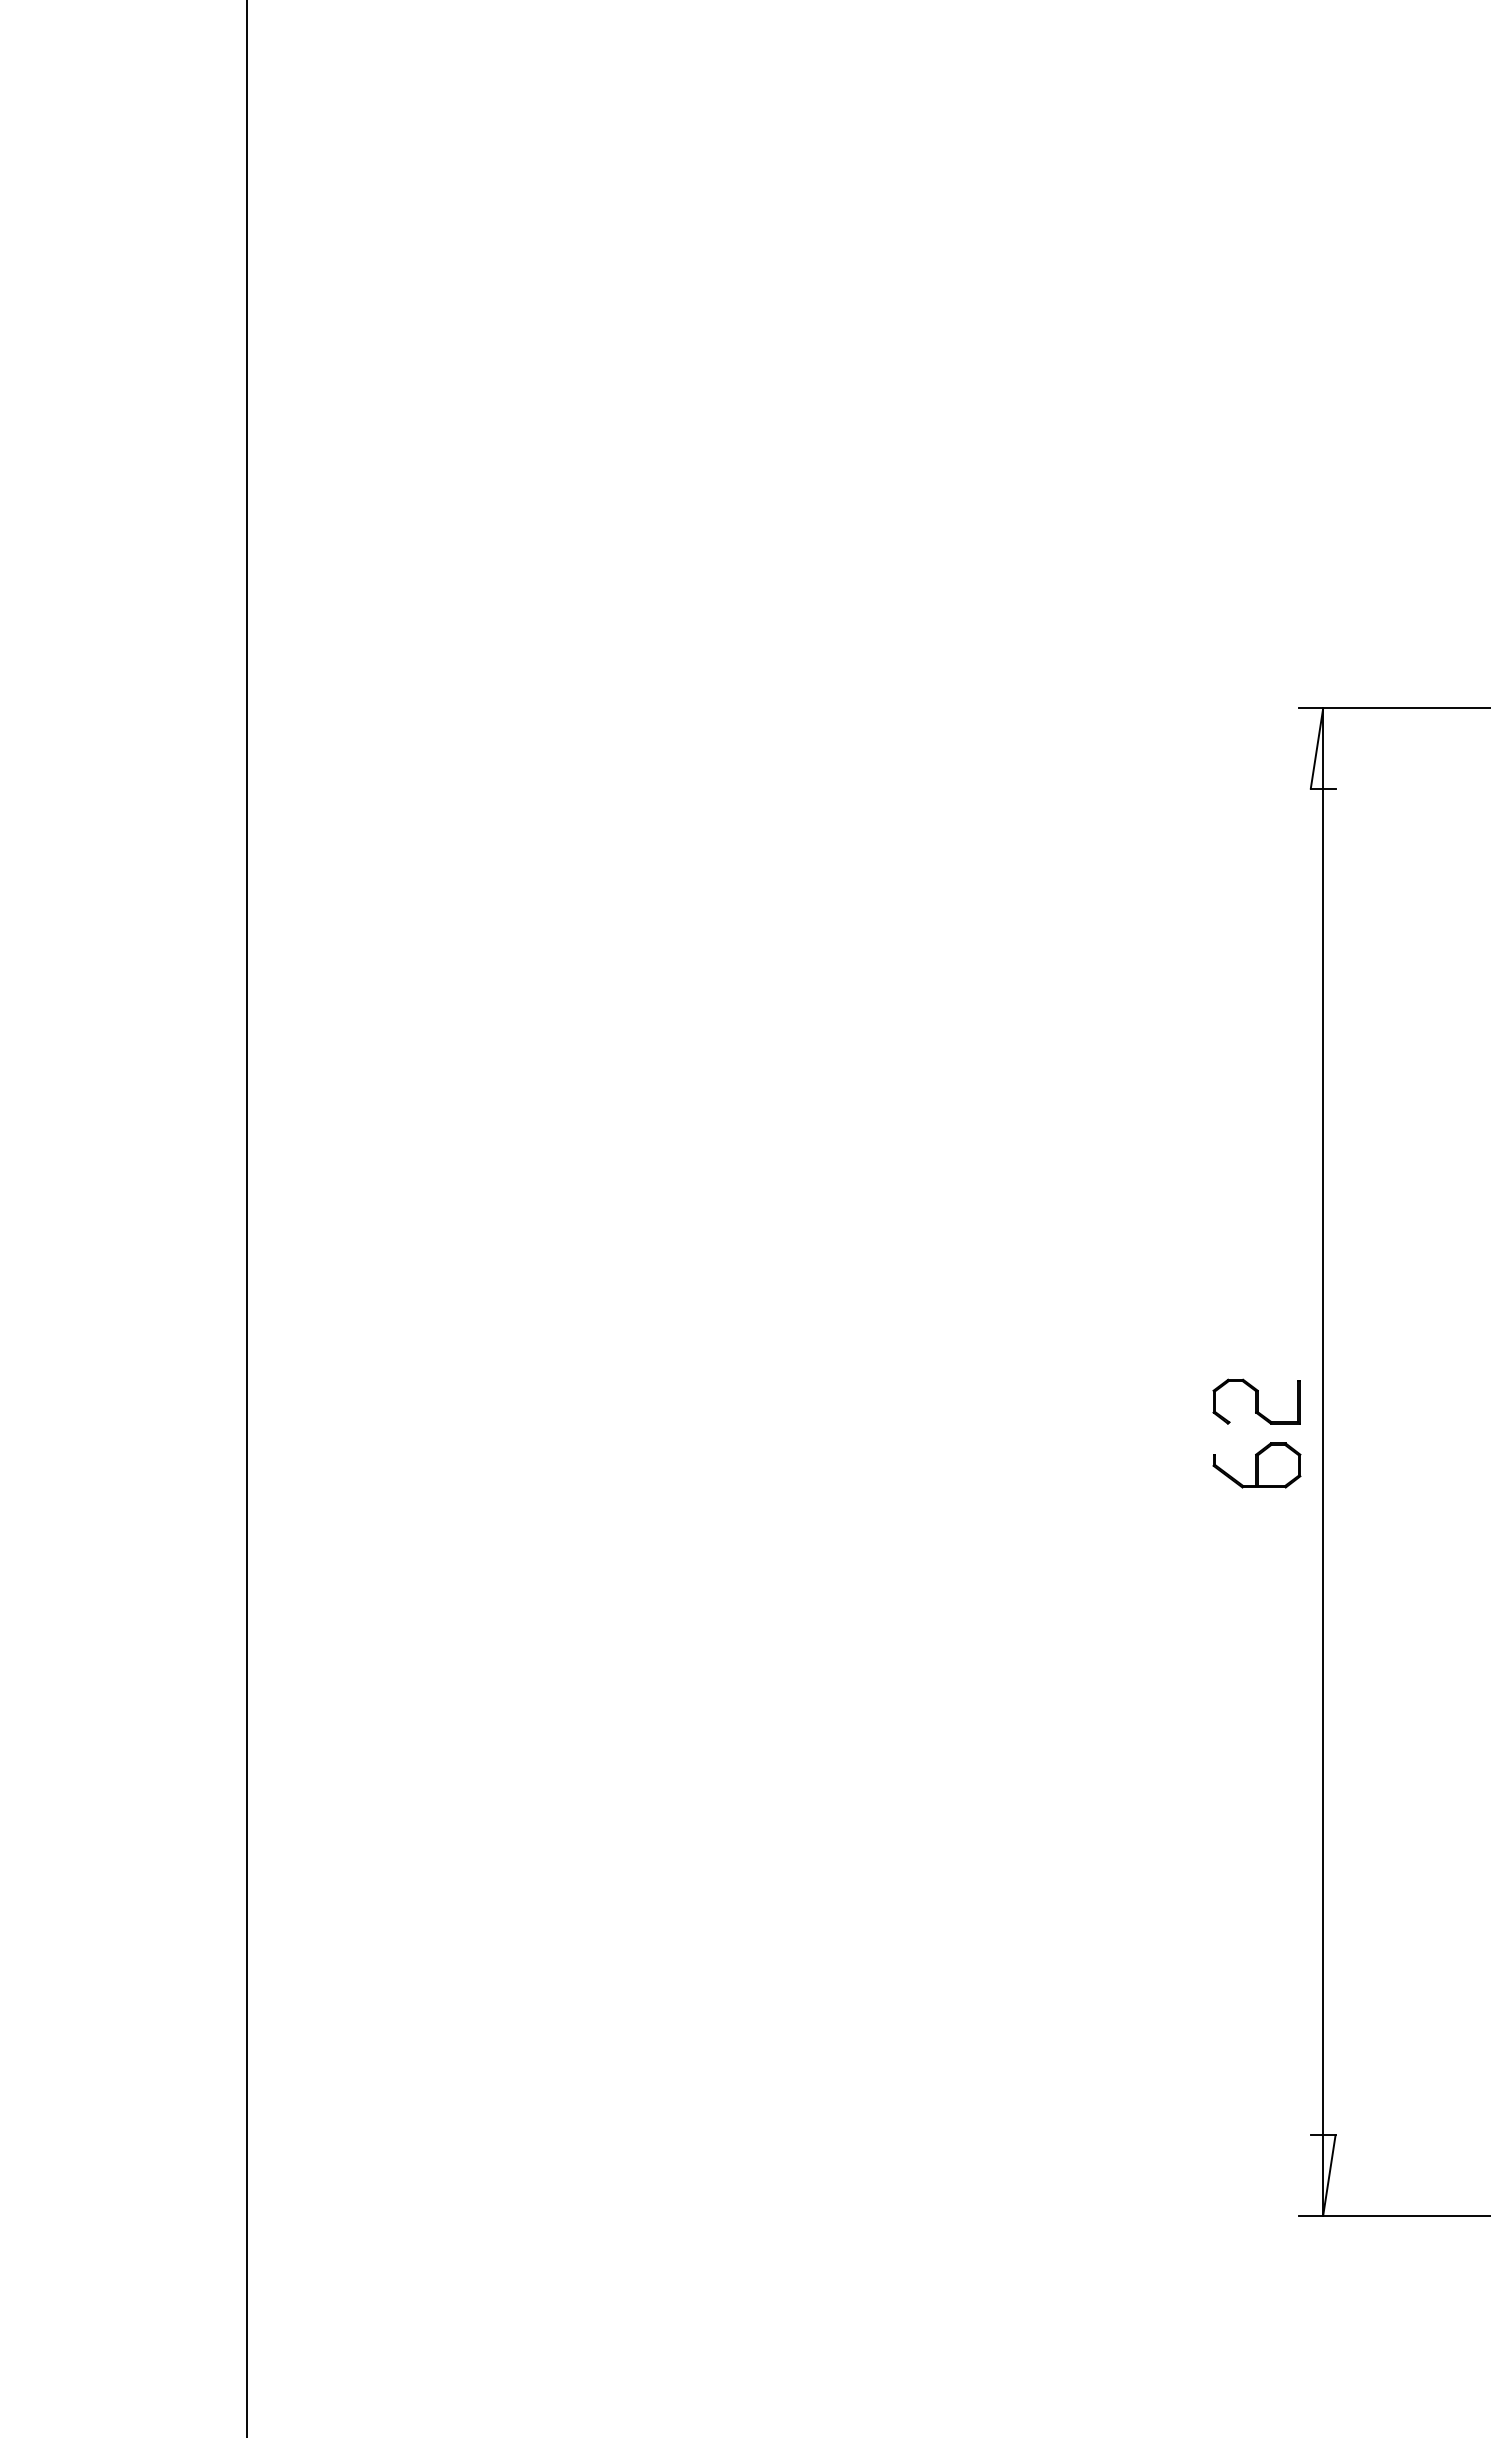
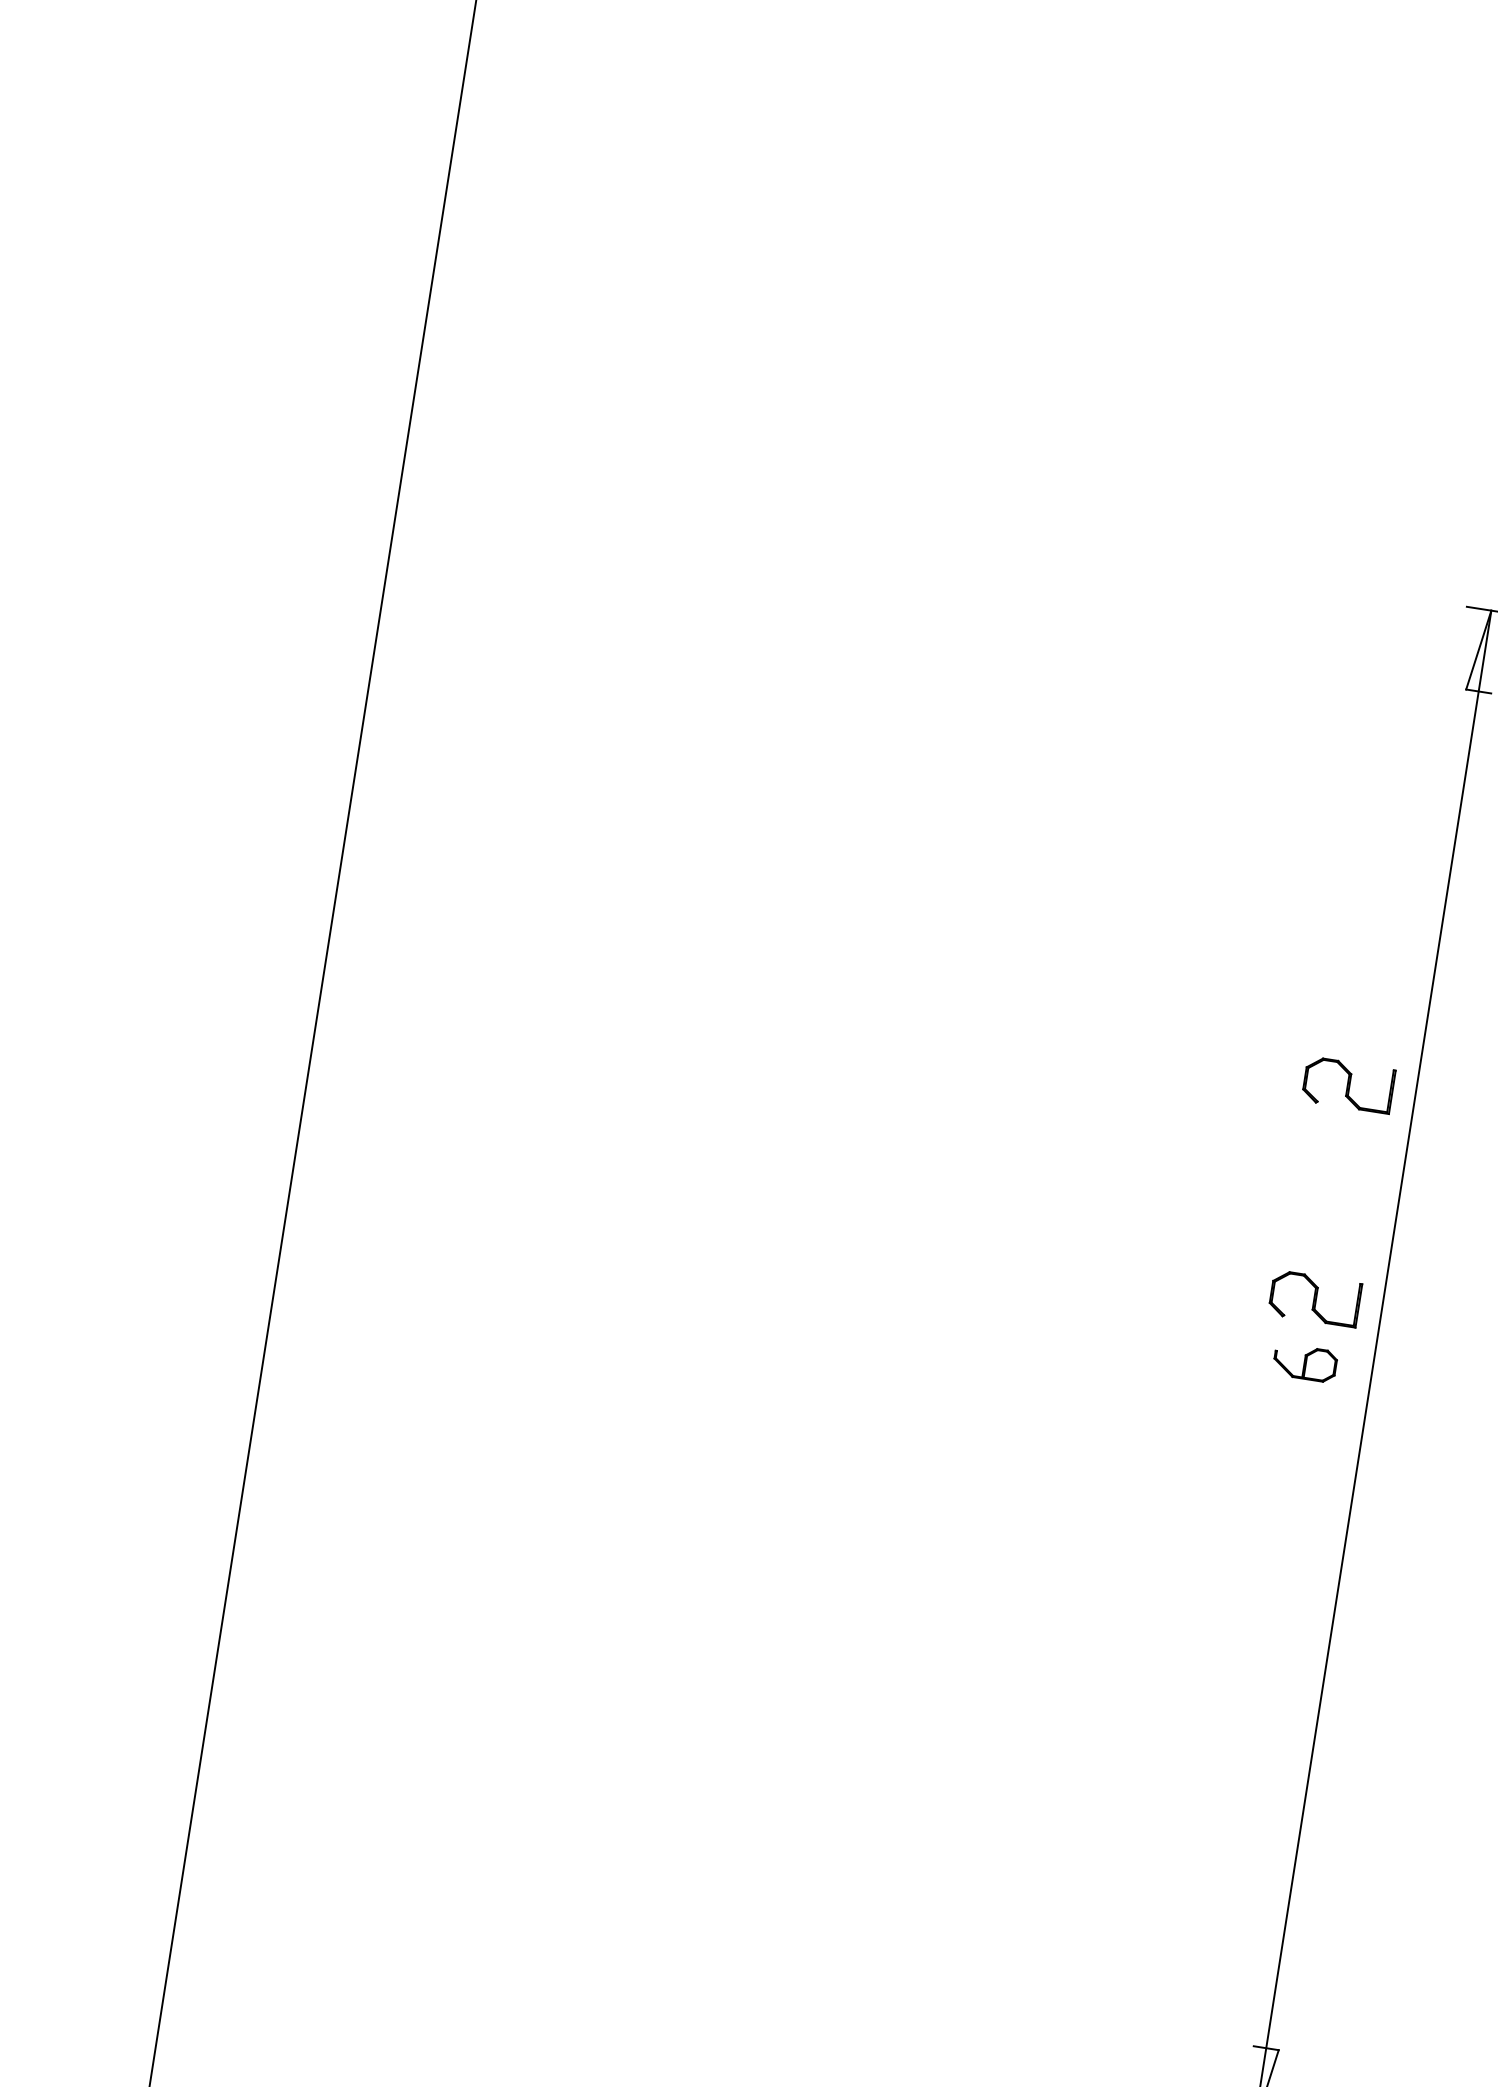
part: (1256, 1189) -> (1348, 1084), added
part: (1256, 1465) -> (1304, 1363), size x0.7

